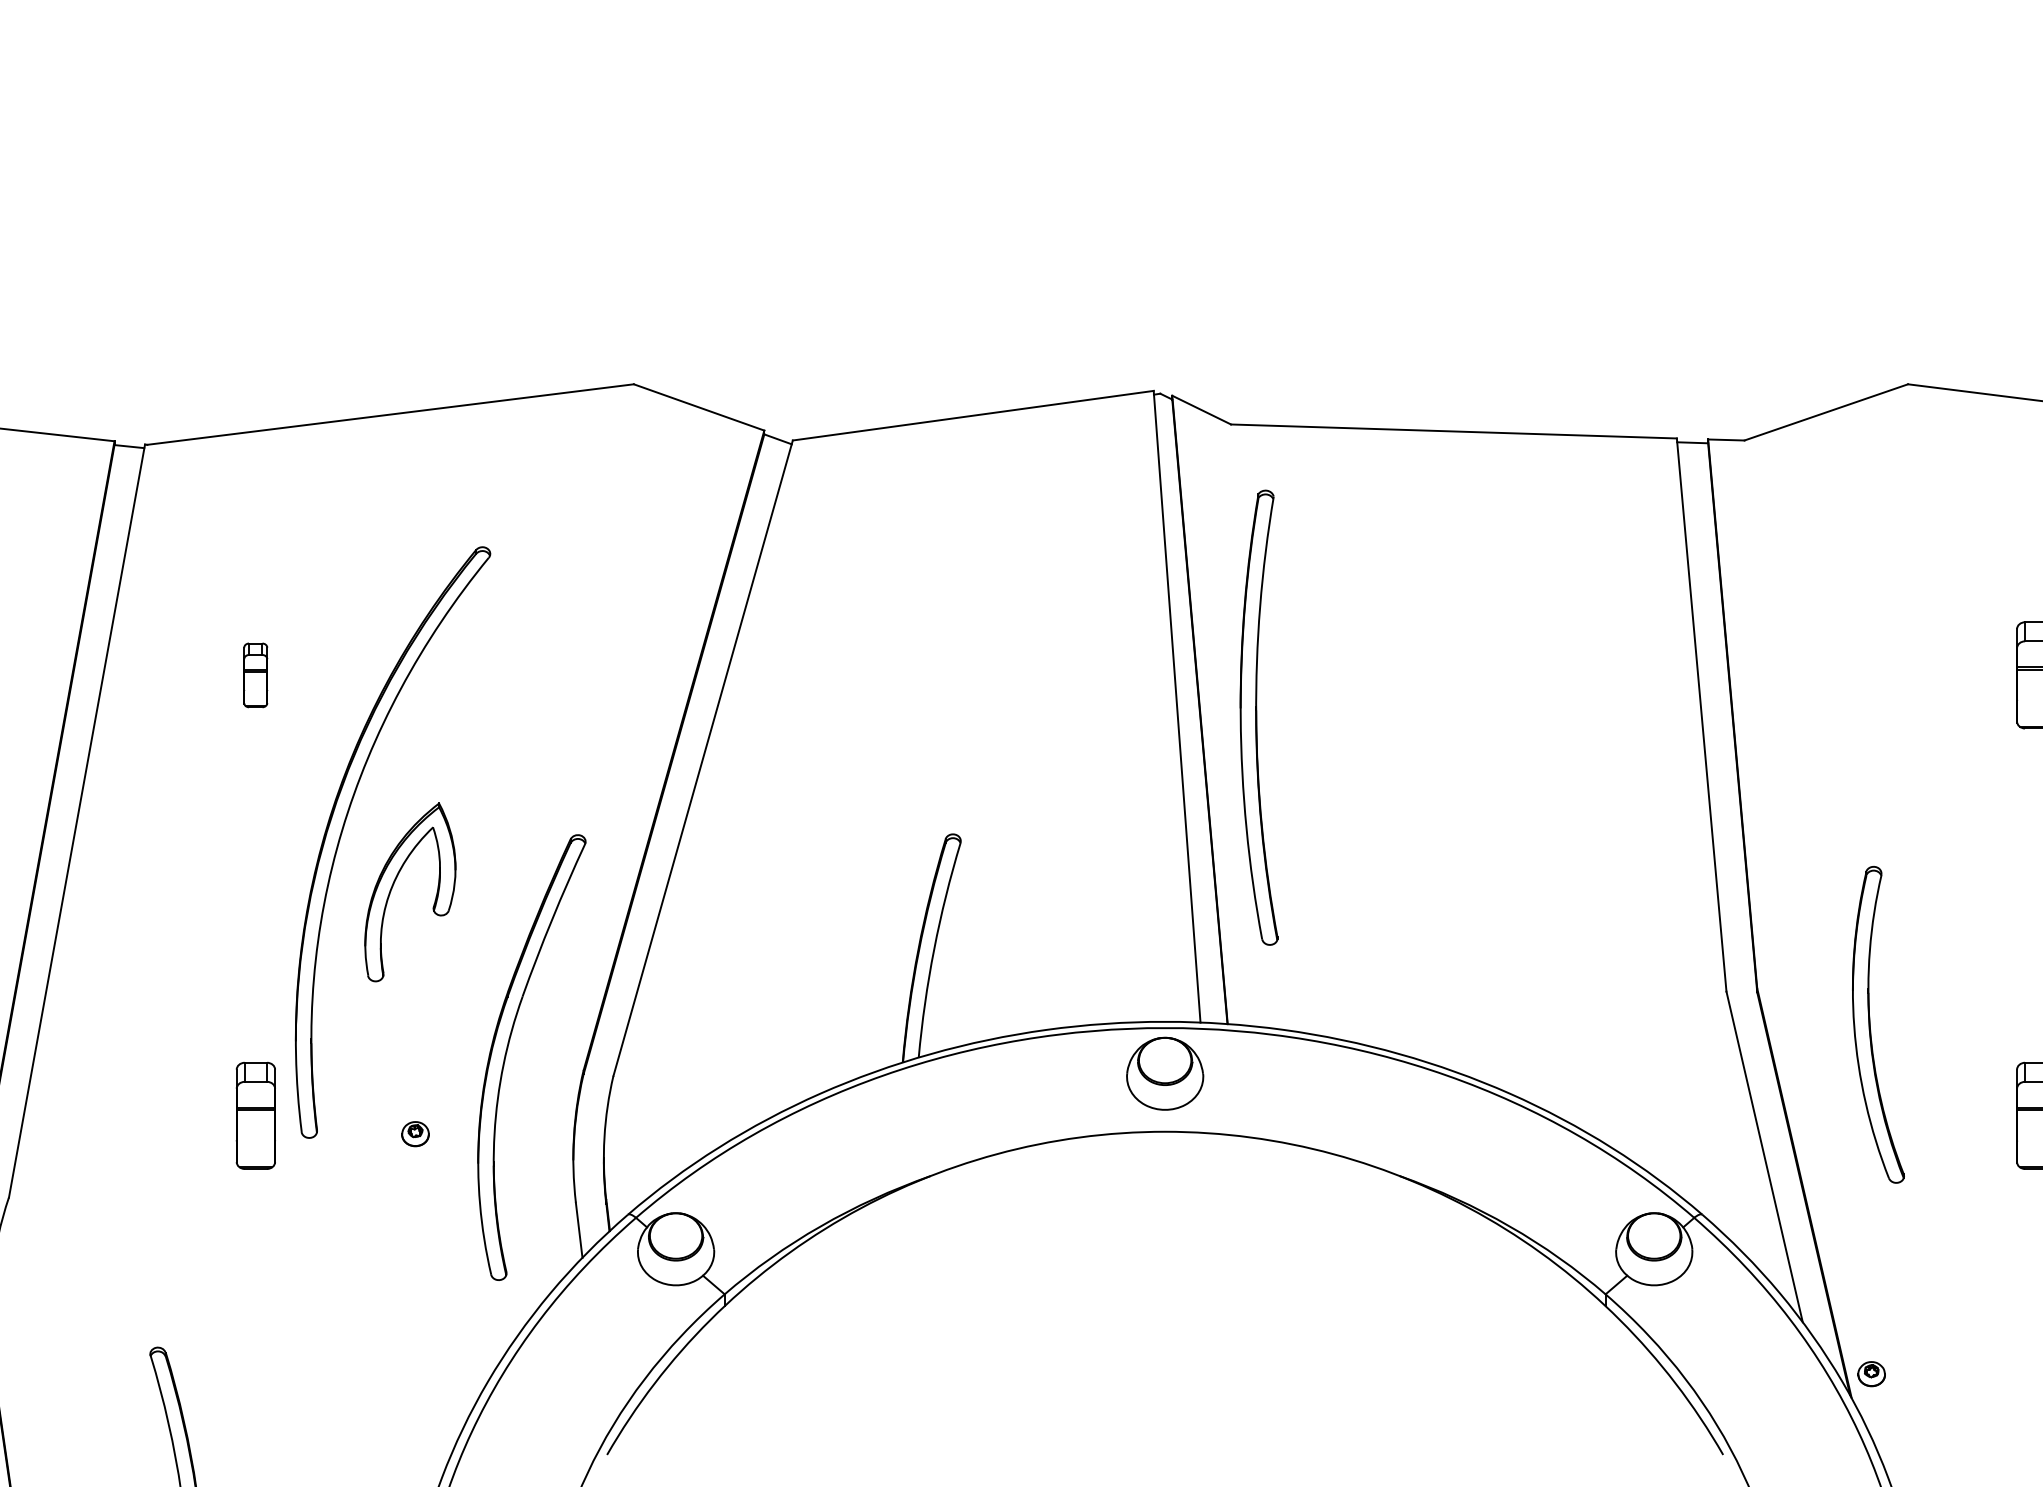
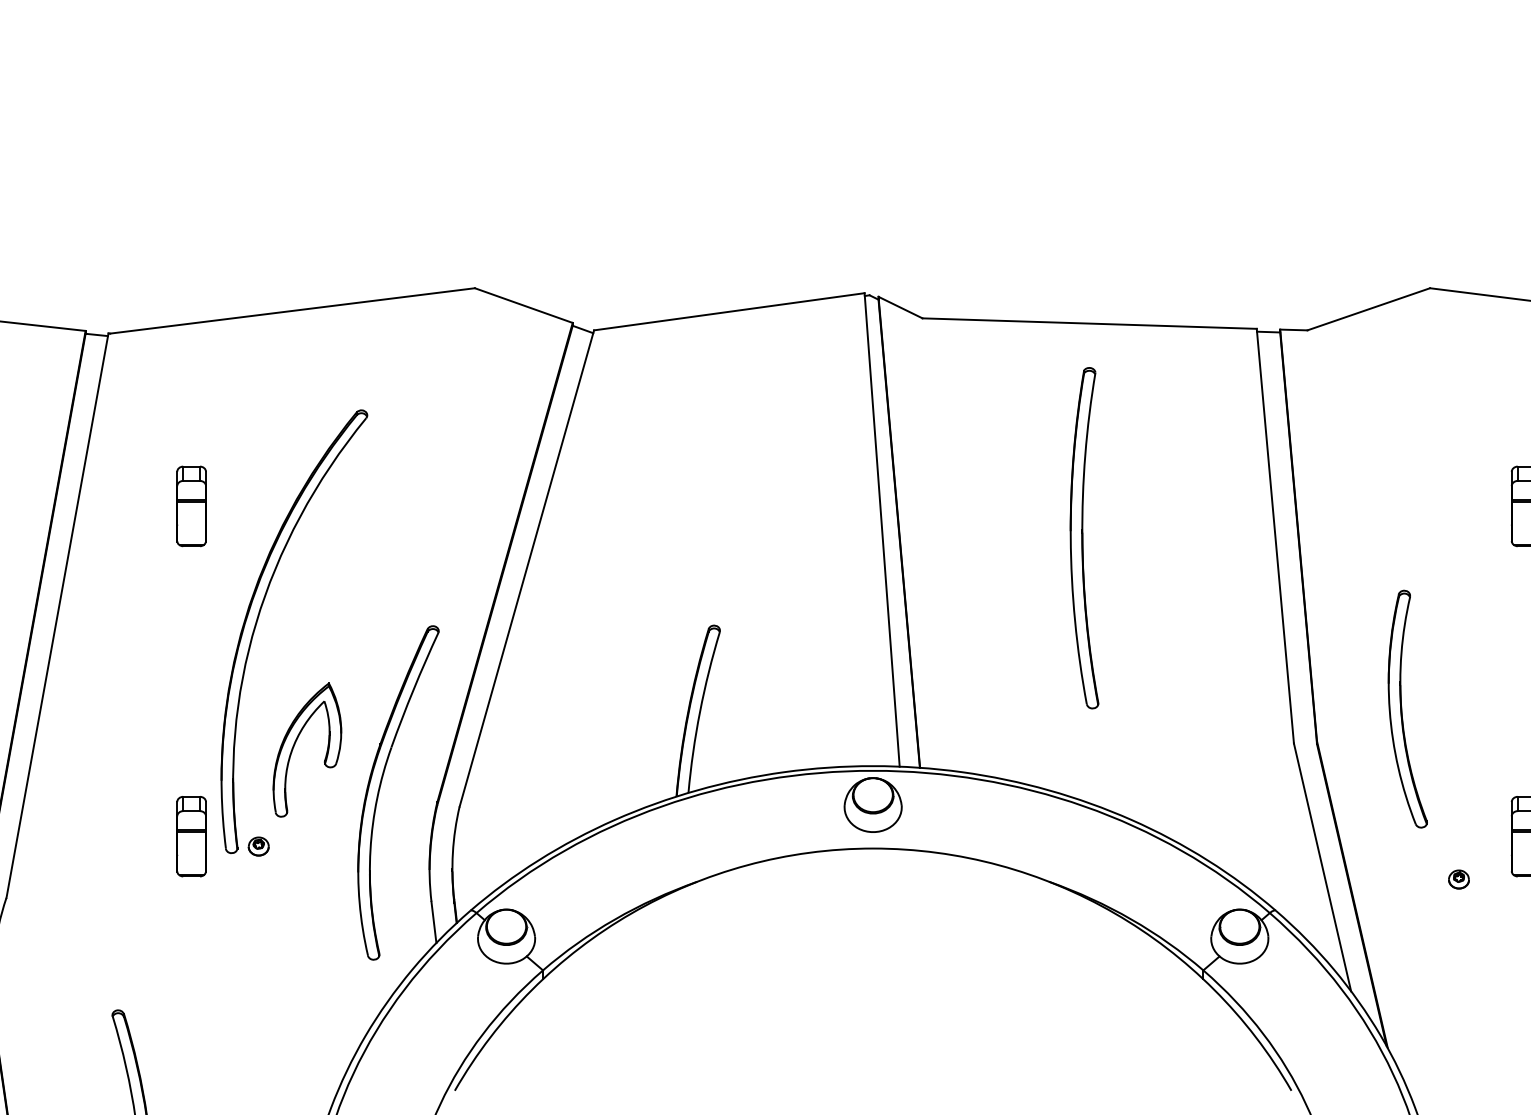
part: (255, 675) -> (191, 506), size x1.67
part: (1258, 717) -> (1084, 538), moved
part: (394, 884) -> (295, 744), moved
part: (1870, 1024) -> (1401, 708), moved
part: (415, 1134) -> (258, 846), moved
part: (1871, 1374) -> (1458, 879), moved

